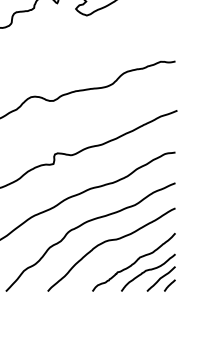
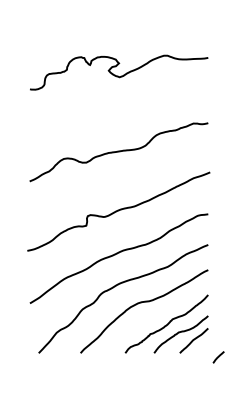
line: (169, 285) -> (218, 357), moved

